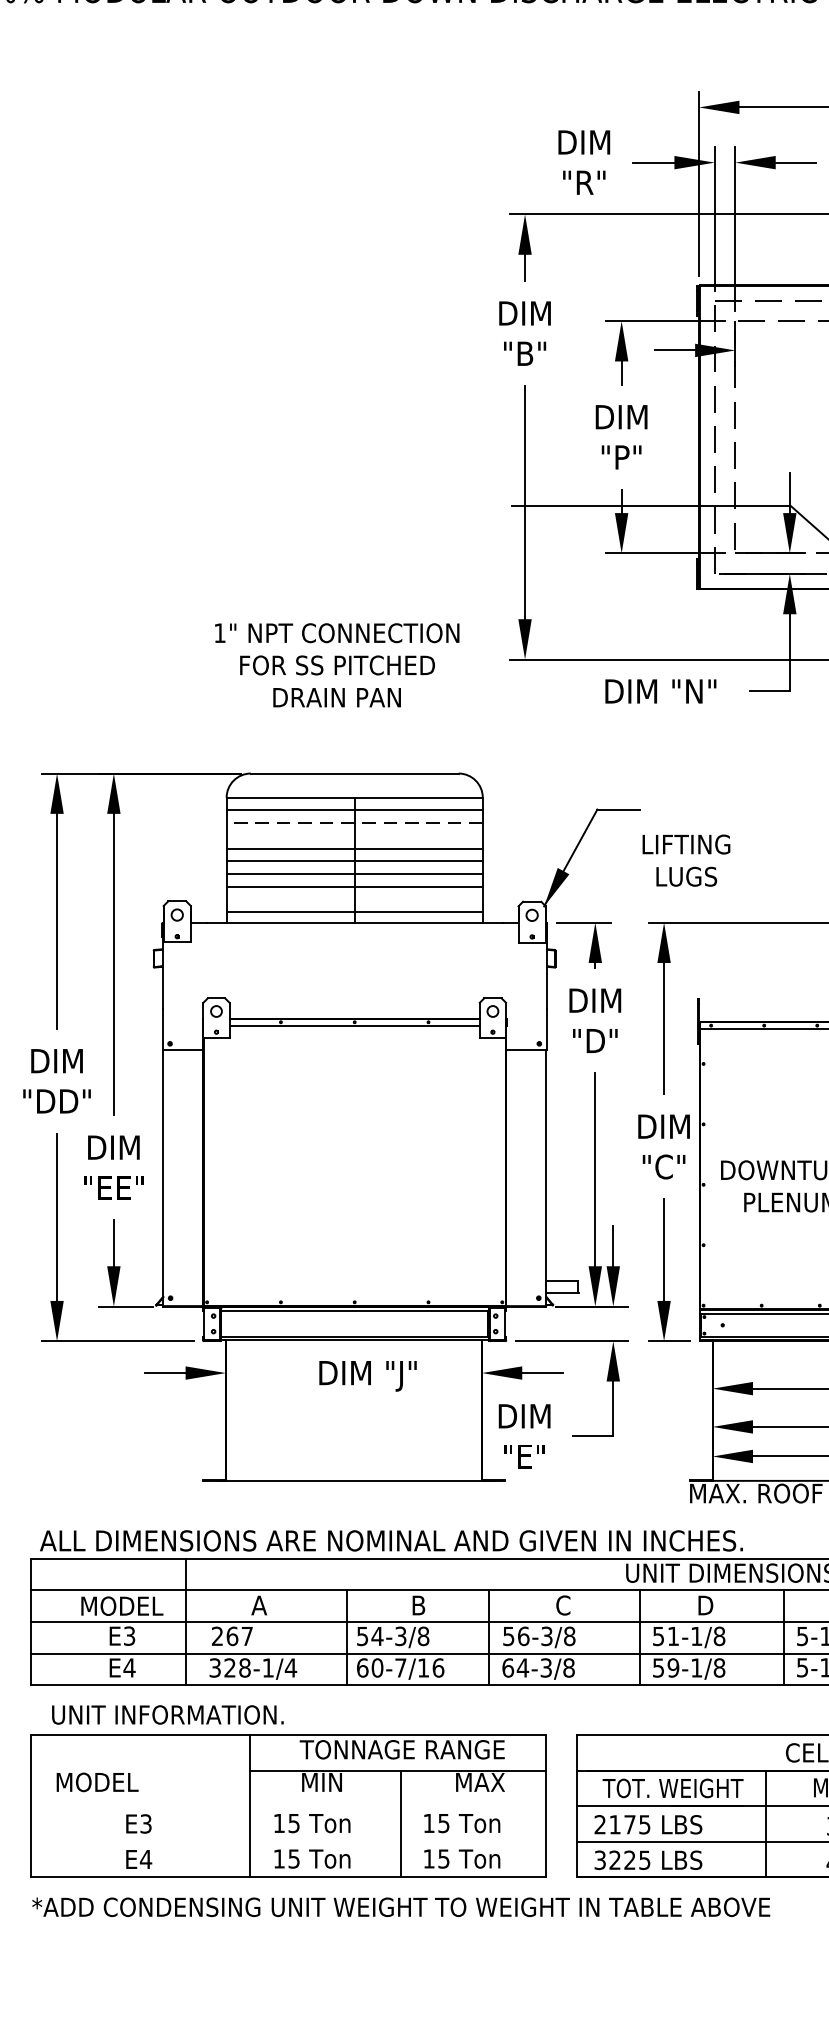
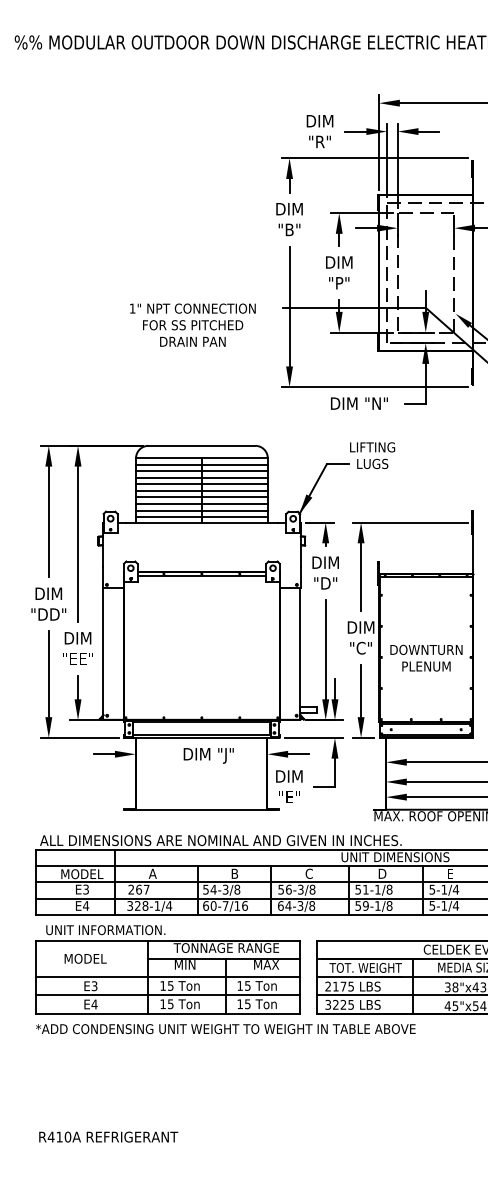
text: (336, 663) -> (192, 324), moved
line: (353, 823) -> (201, 471), dashed -> solid
line: (353, 835) -> (201, 477), added
text: (686, 860) -> (372, 455), moved
line: (353, 899) -> (201, 510), added
text: (97, 1781) -> (85, 958), moved
line: (287, 1807) -> (167, 977), added
line: (287, 1841) -> (167, 995), added

